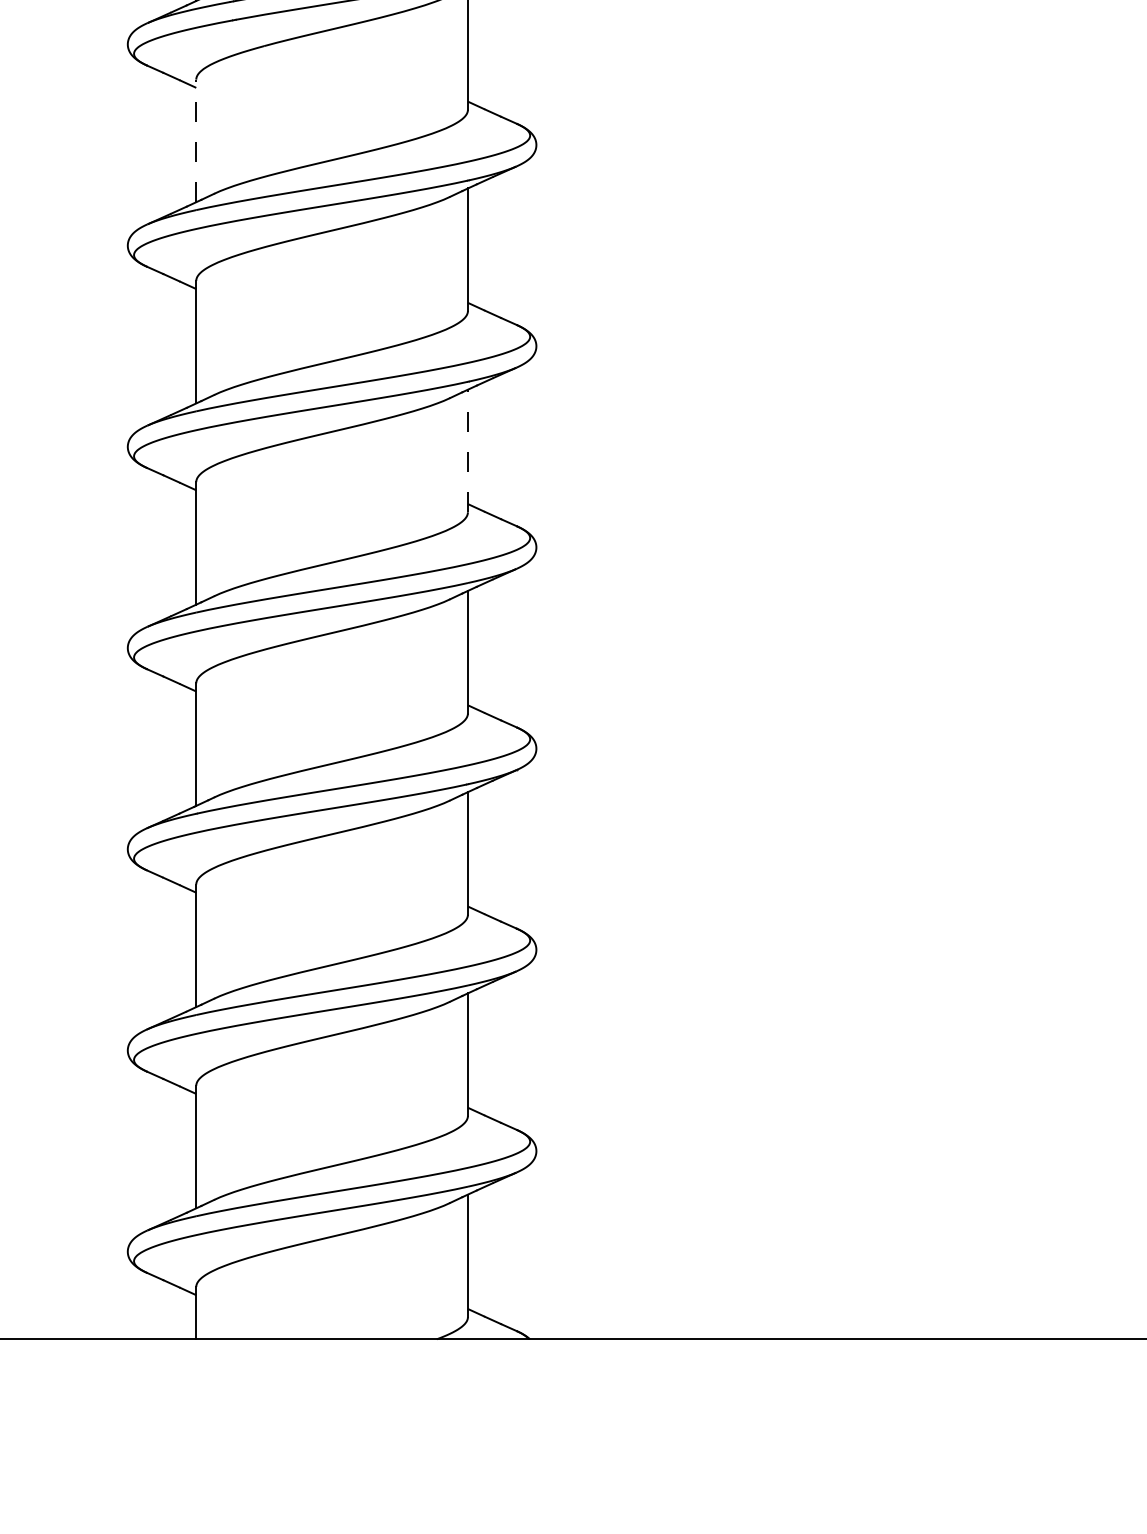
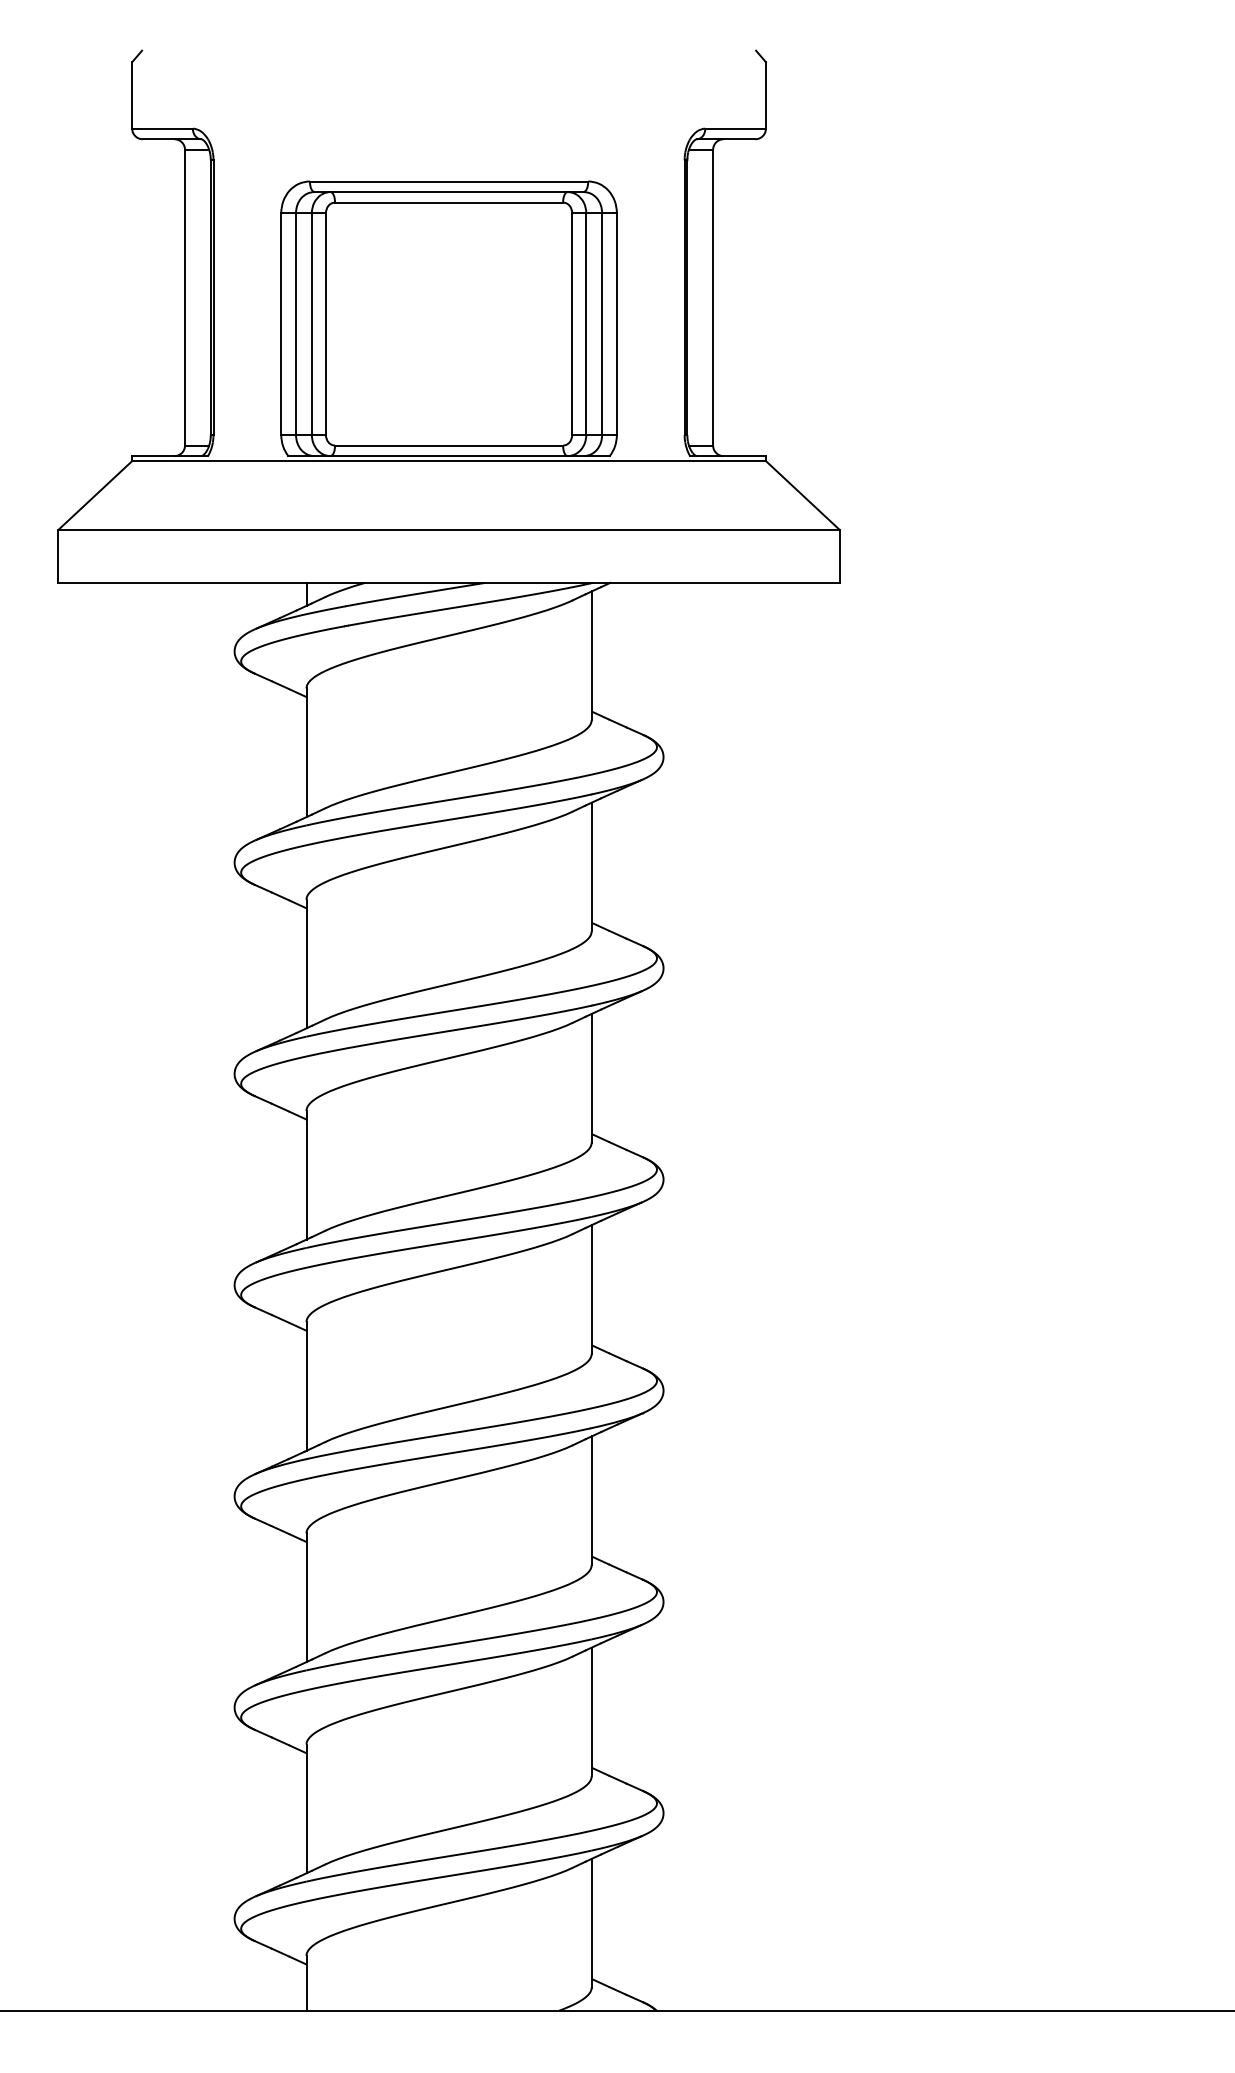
line: (196, 140) -> (306, 752), dashed -> solid
line: (467, 450) -> (591, 1077), dashed -> solid

